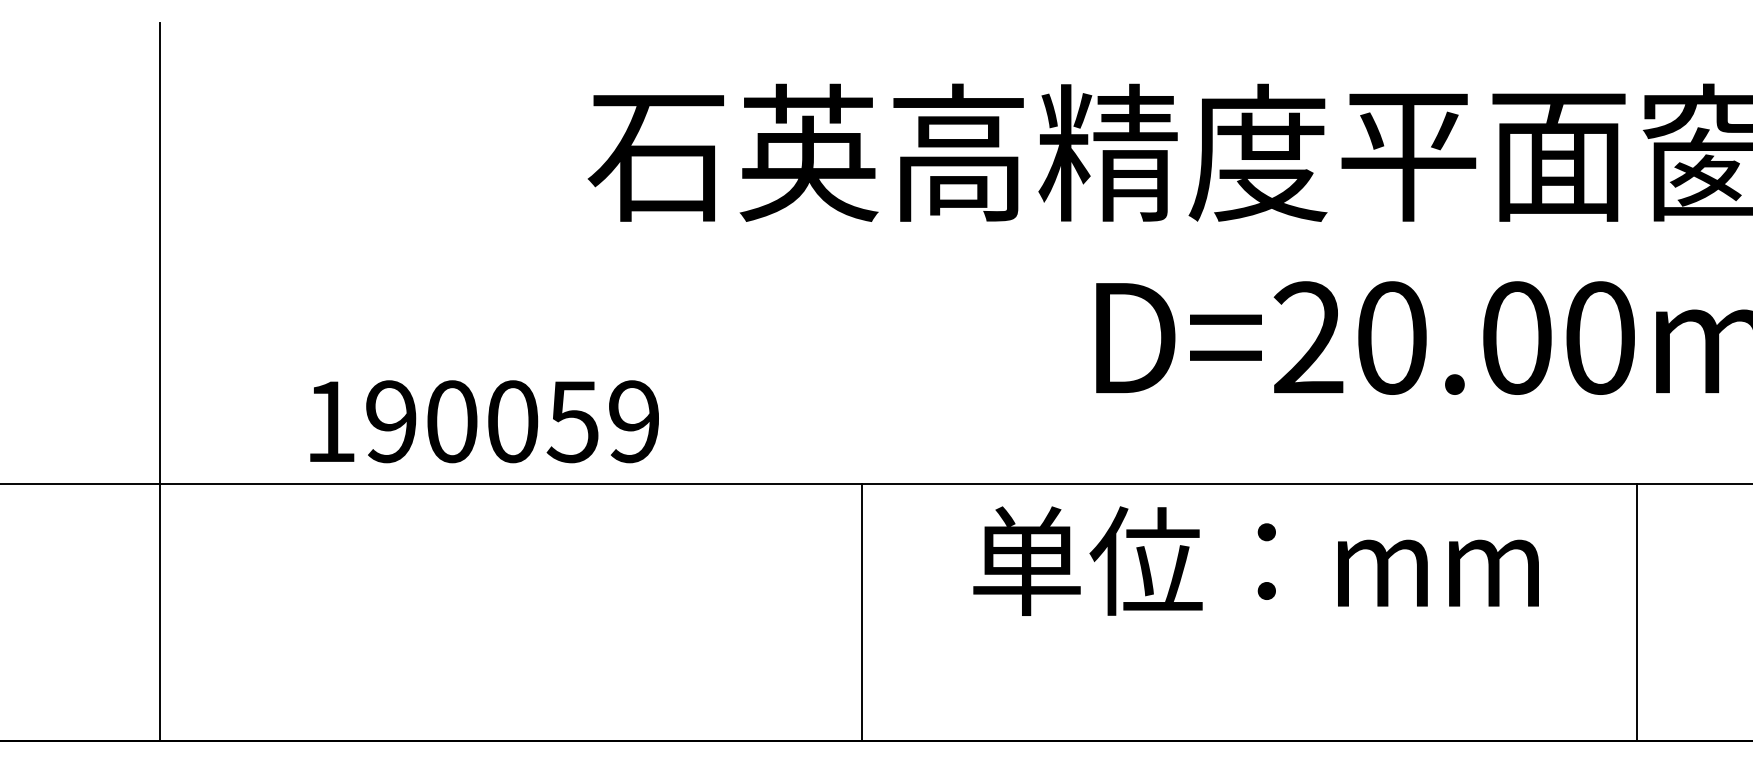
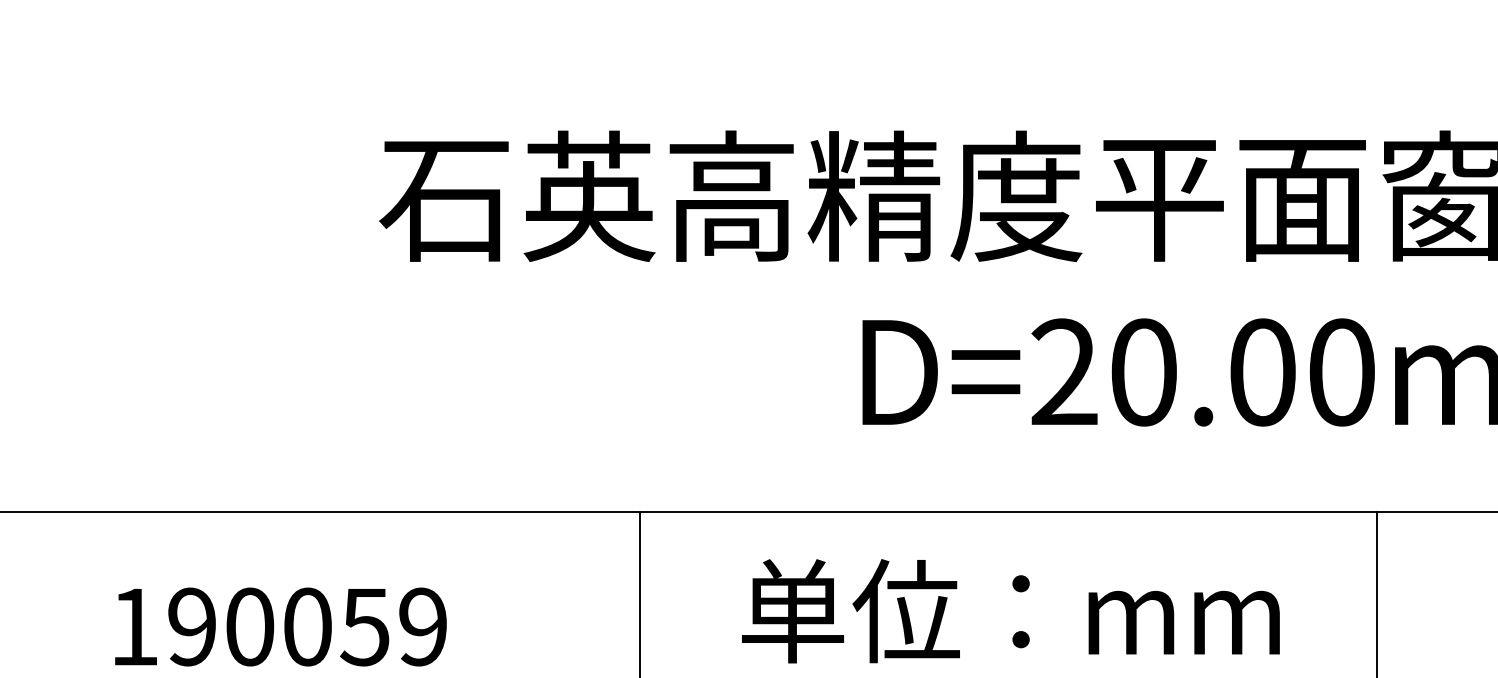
text: (484, 421) -> (280, 626), moved
text: (1255, 560) -> (1010, 610), moved

